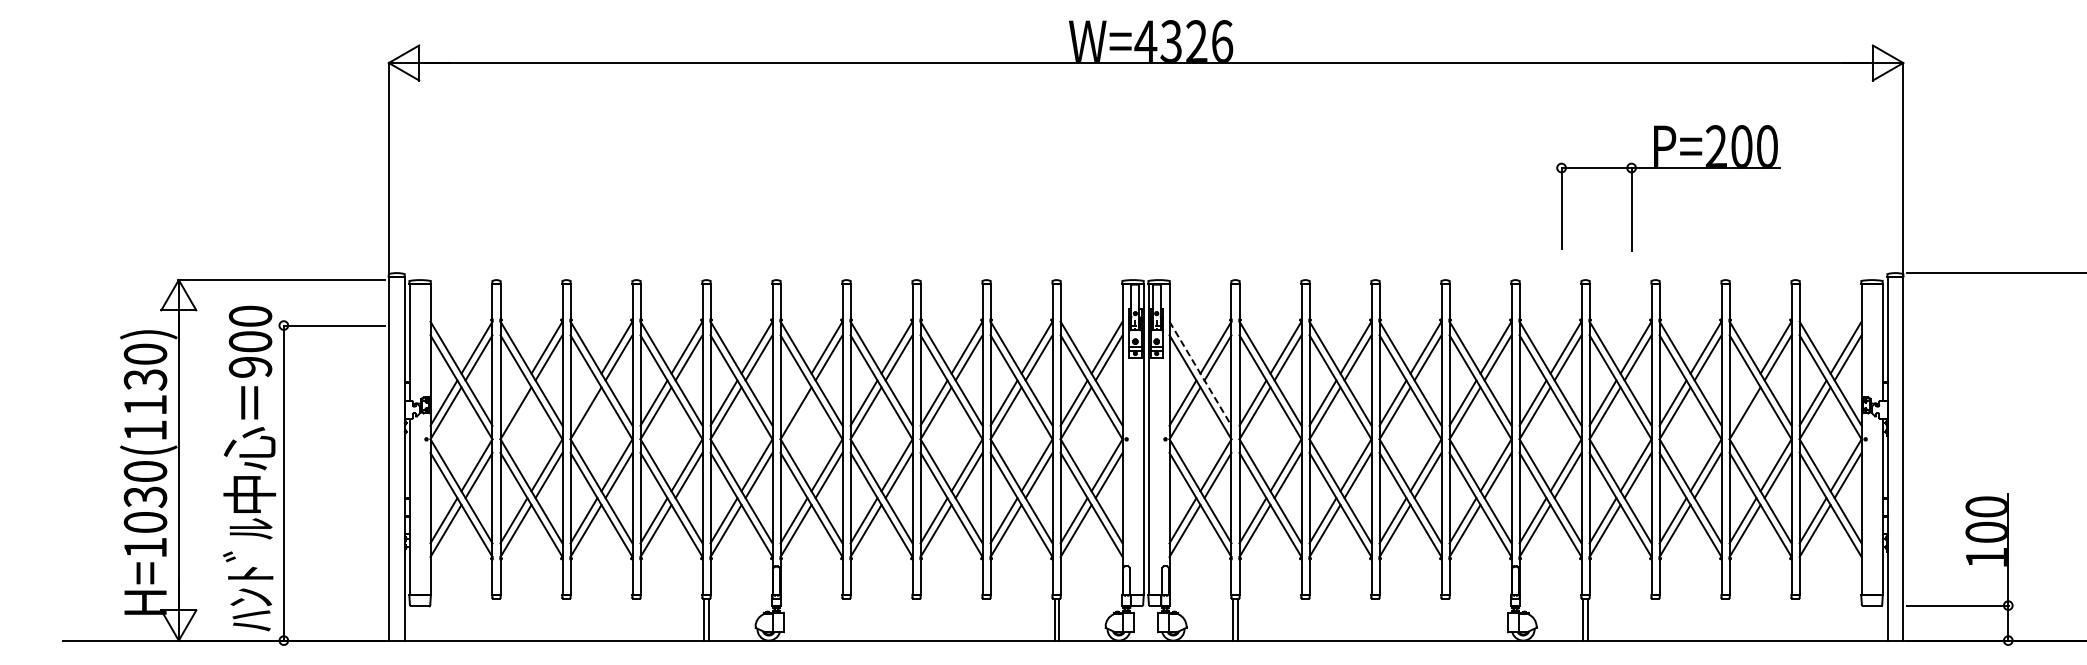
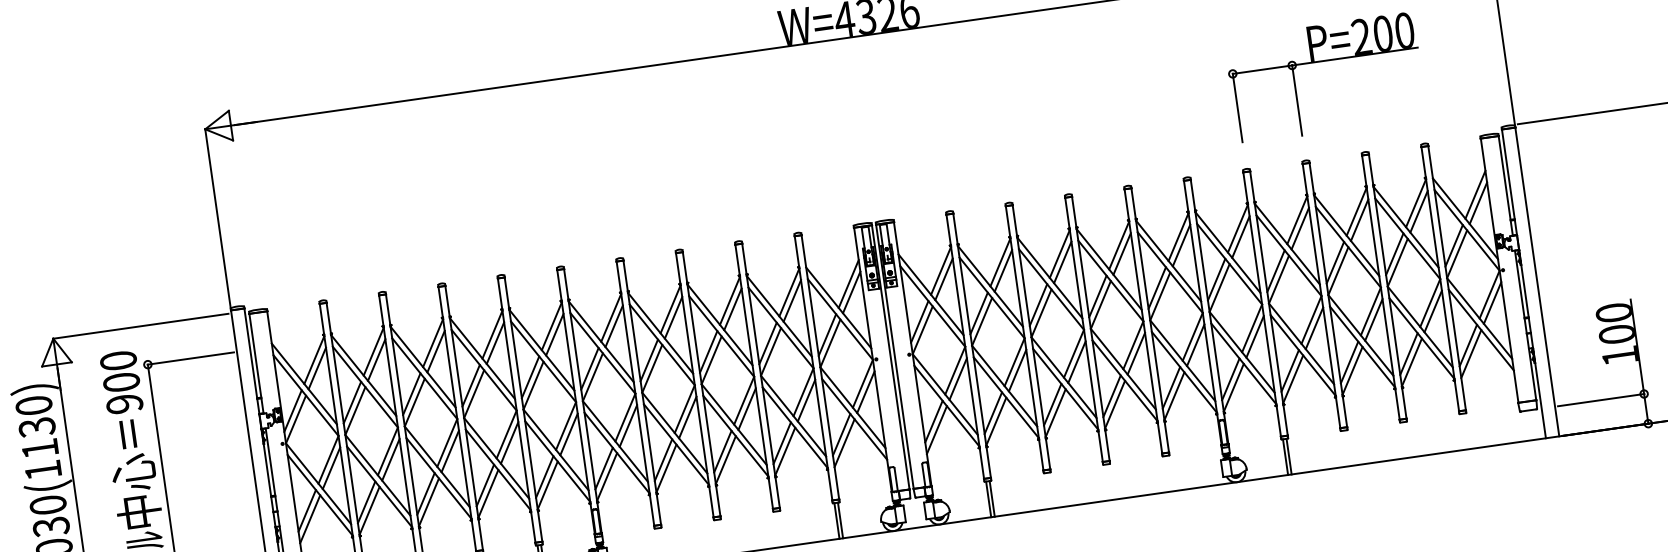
part: (1668, 168) -> (1323, 61), moved
line: (1200, 373) -> (931, 294), dashed -> solid
line: (513, 402) -> (351, 402), added
line: (583, 402) -> (411, 393), added
line: (793, 402) -> (589, 368), added
line: (1742, 402) -> (1394, 253), added

